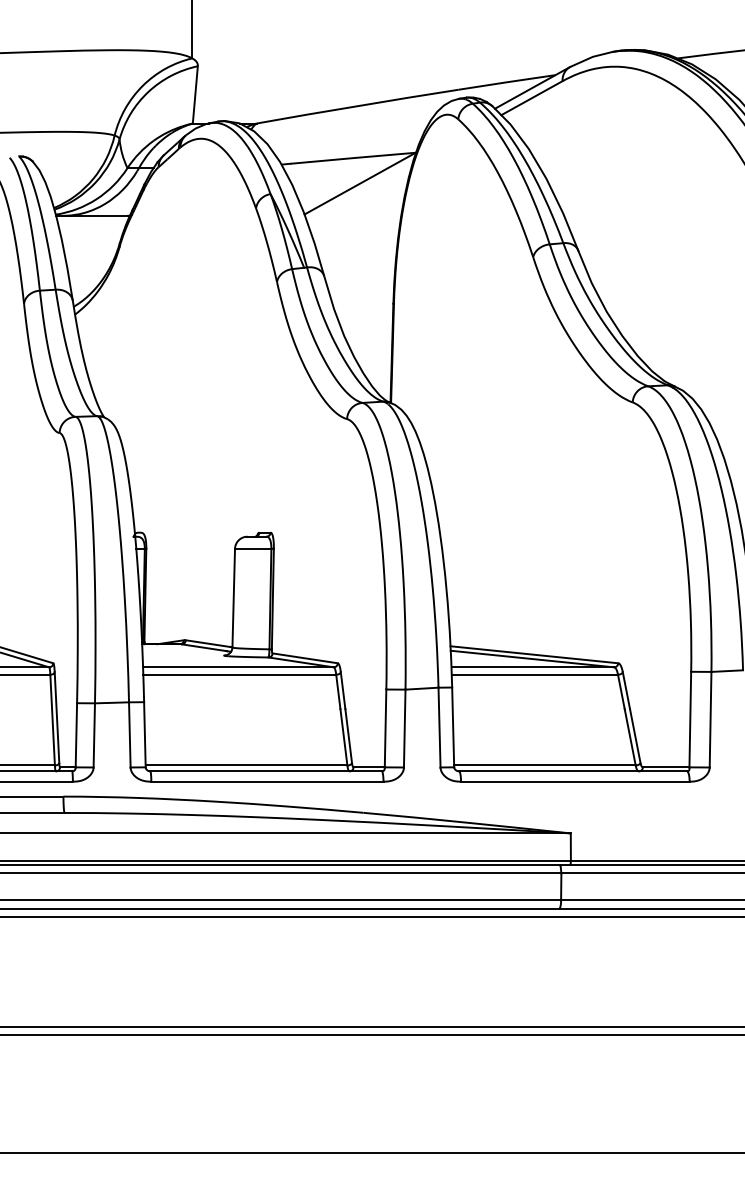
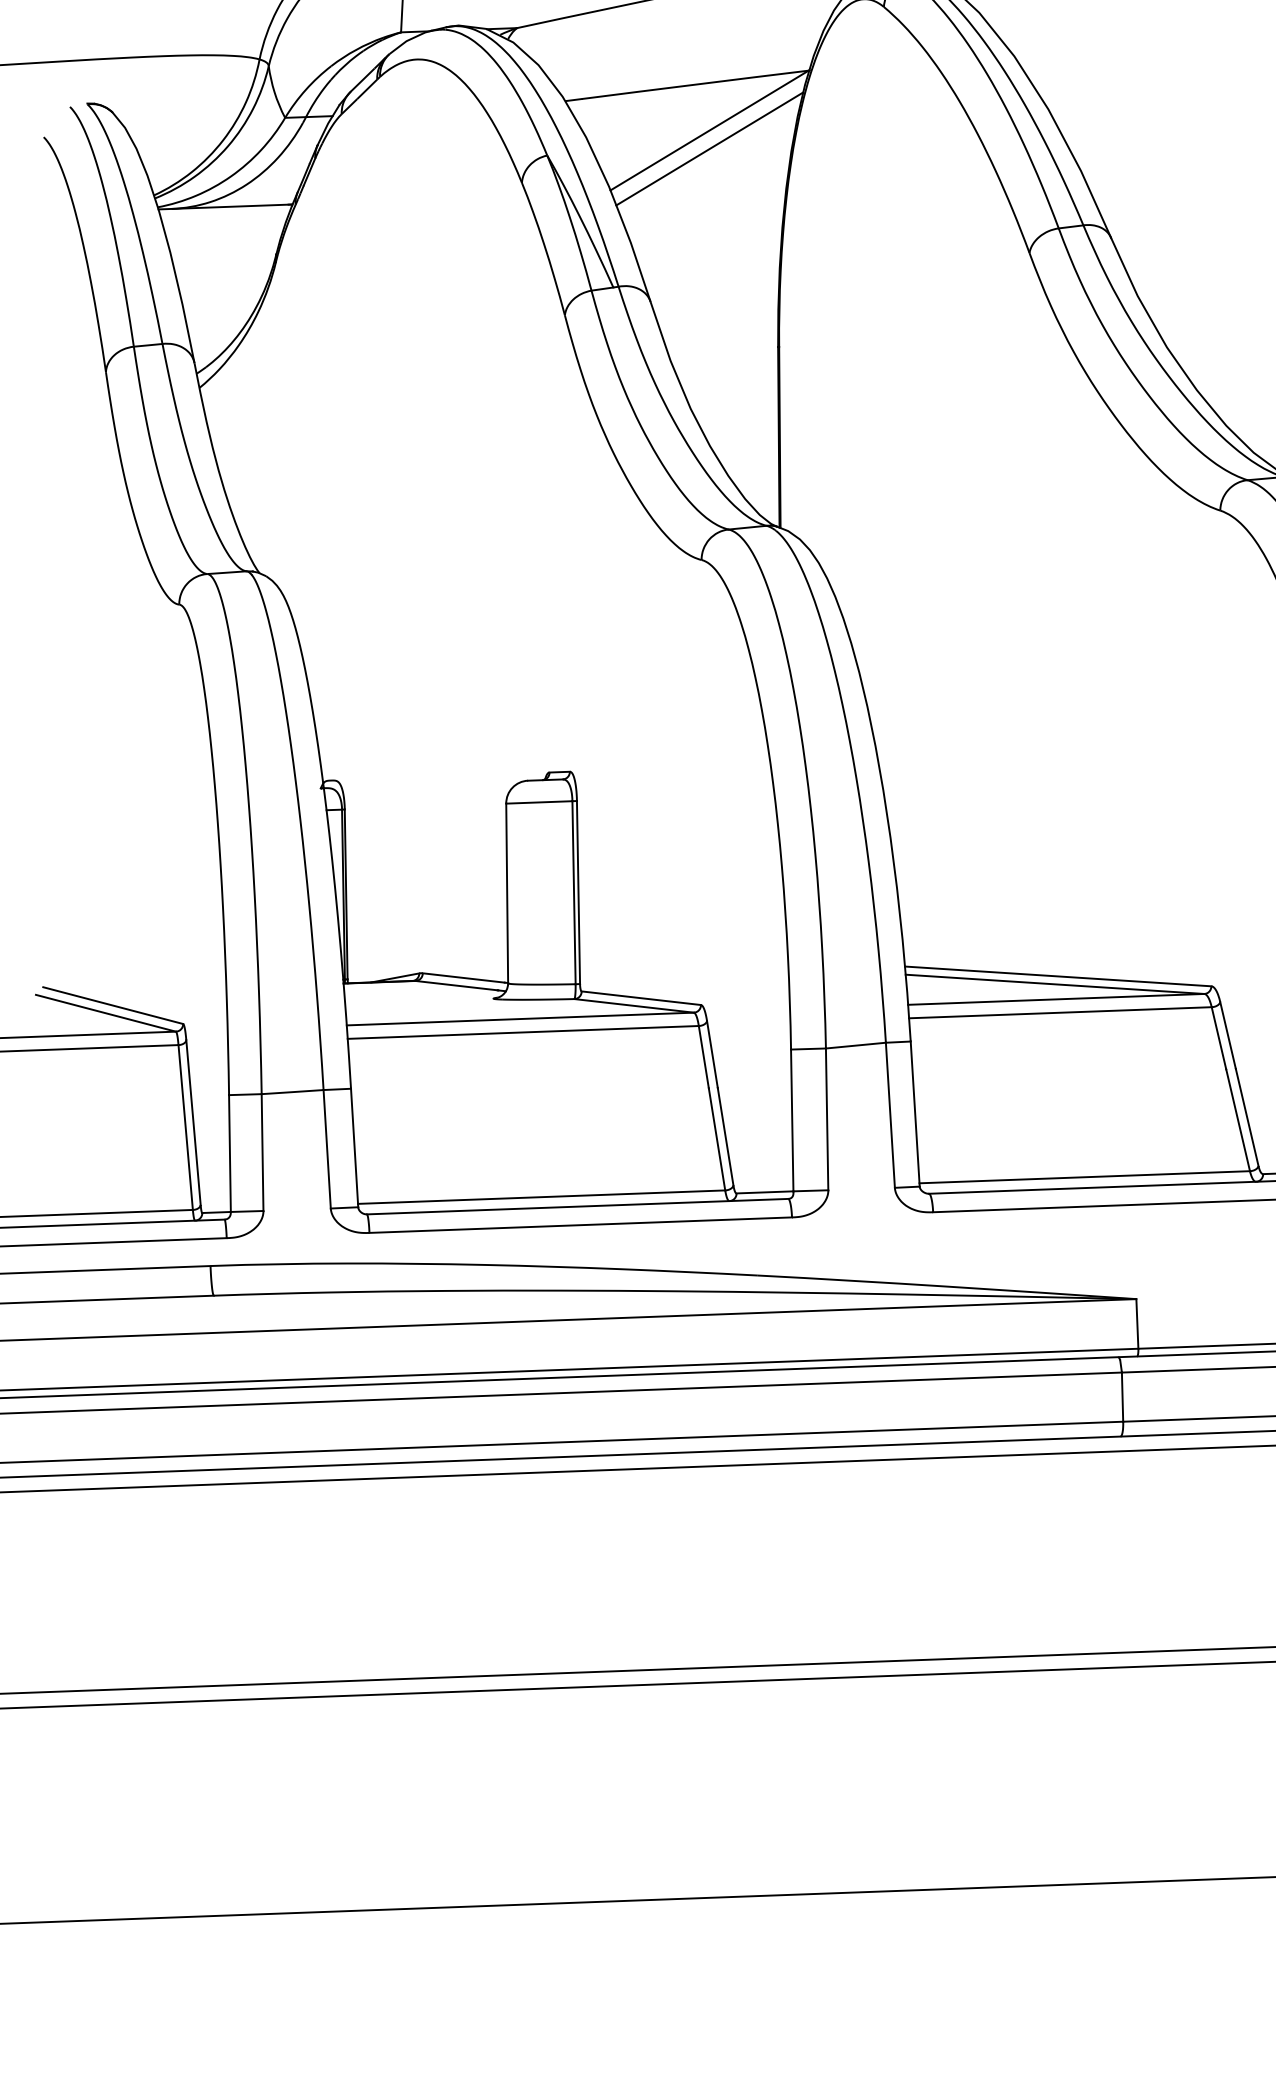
line: (359, 193) -> (709, 148), added

